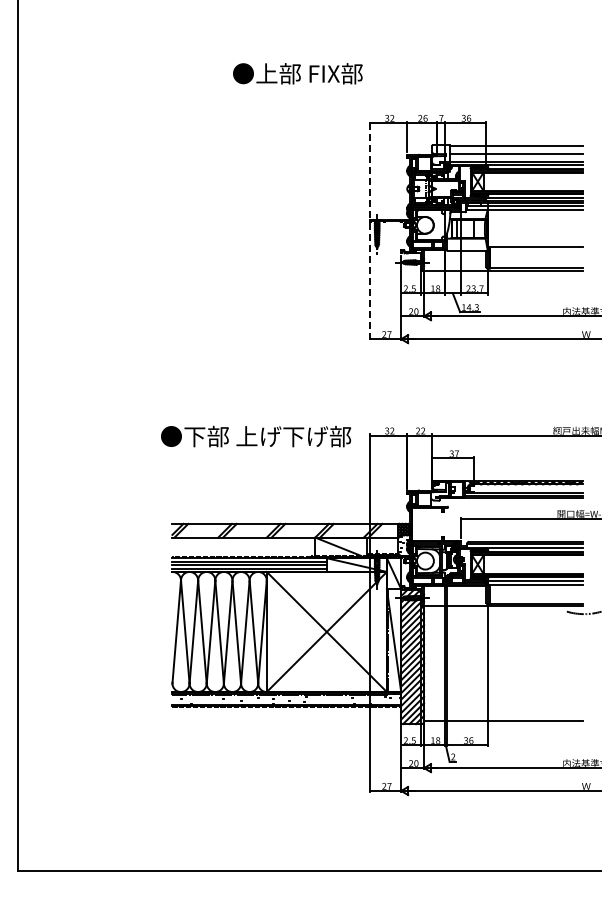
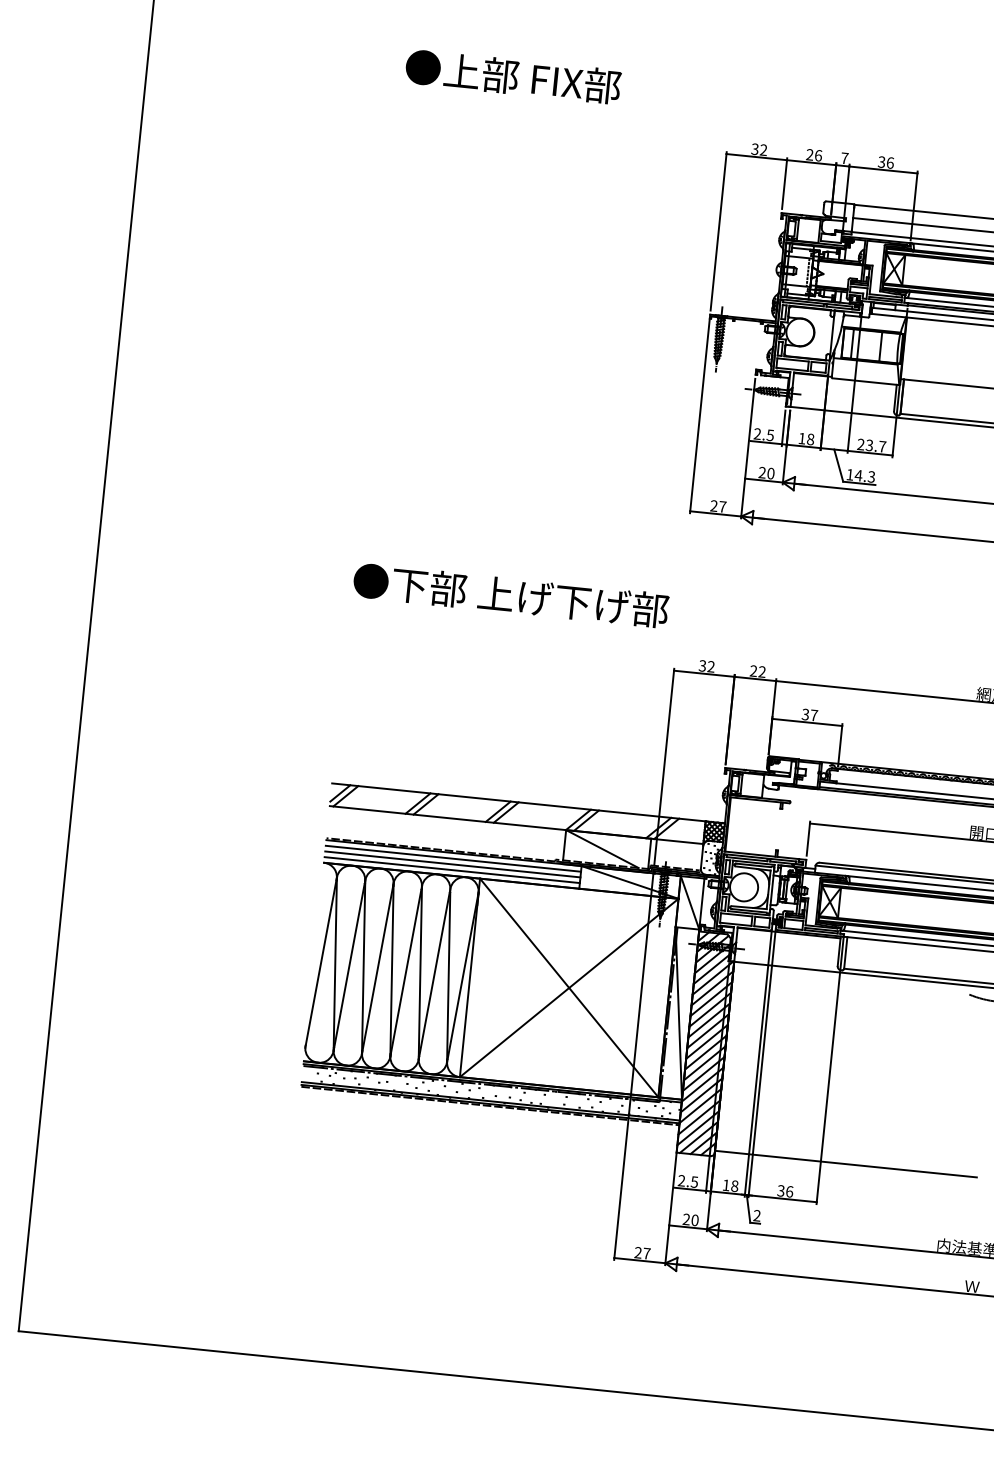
text: (297, 73) -> (512, 76), moved
line: (370, 169) -> (719, 230), dashed -> solid
line: (370, 282) -> (700, 417), dashed -> solid
text: (256, 436) -> (511, 595), moved

